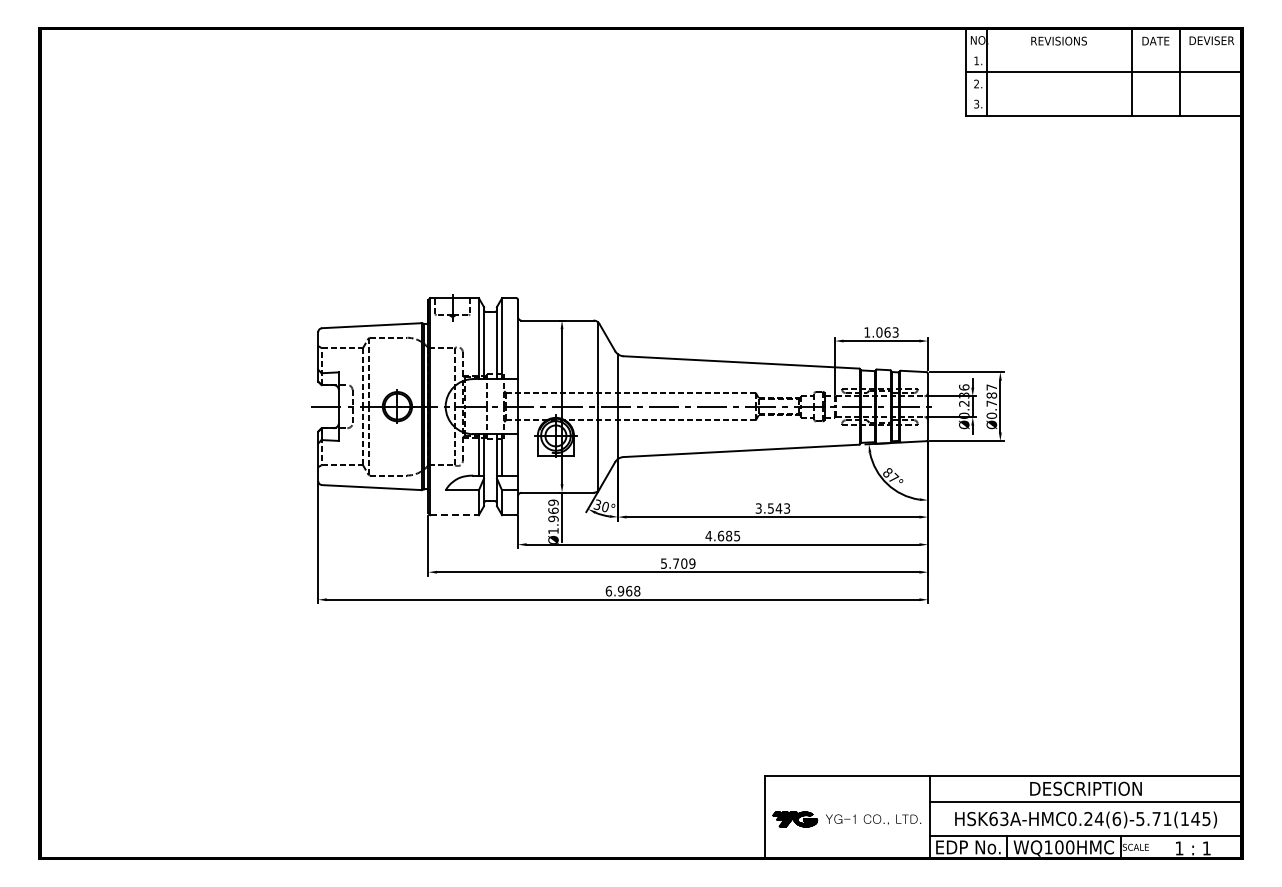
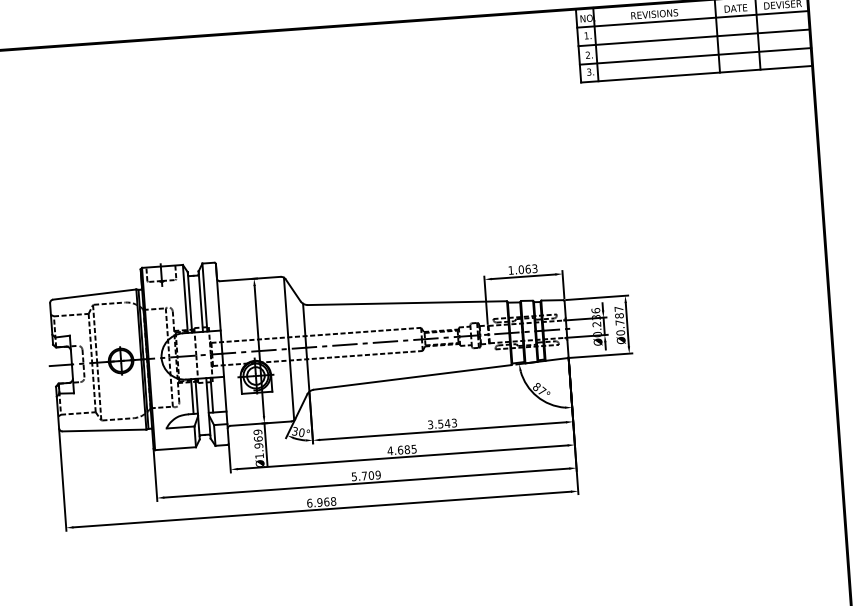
line: (1103, 50) -> (692, 19), added
line: (1103, 94) -> (695, 56), added
line: (455, 515) -> (176, 448), dashed -> solid

